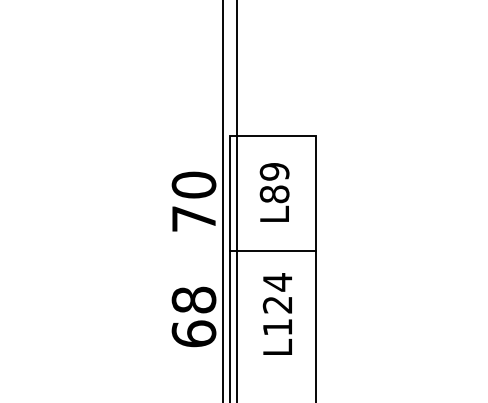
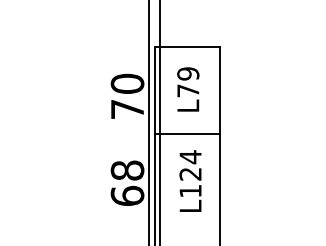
text: (274, 194) -> (188, 90), L89 -> L79

